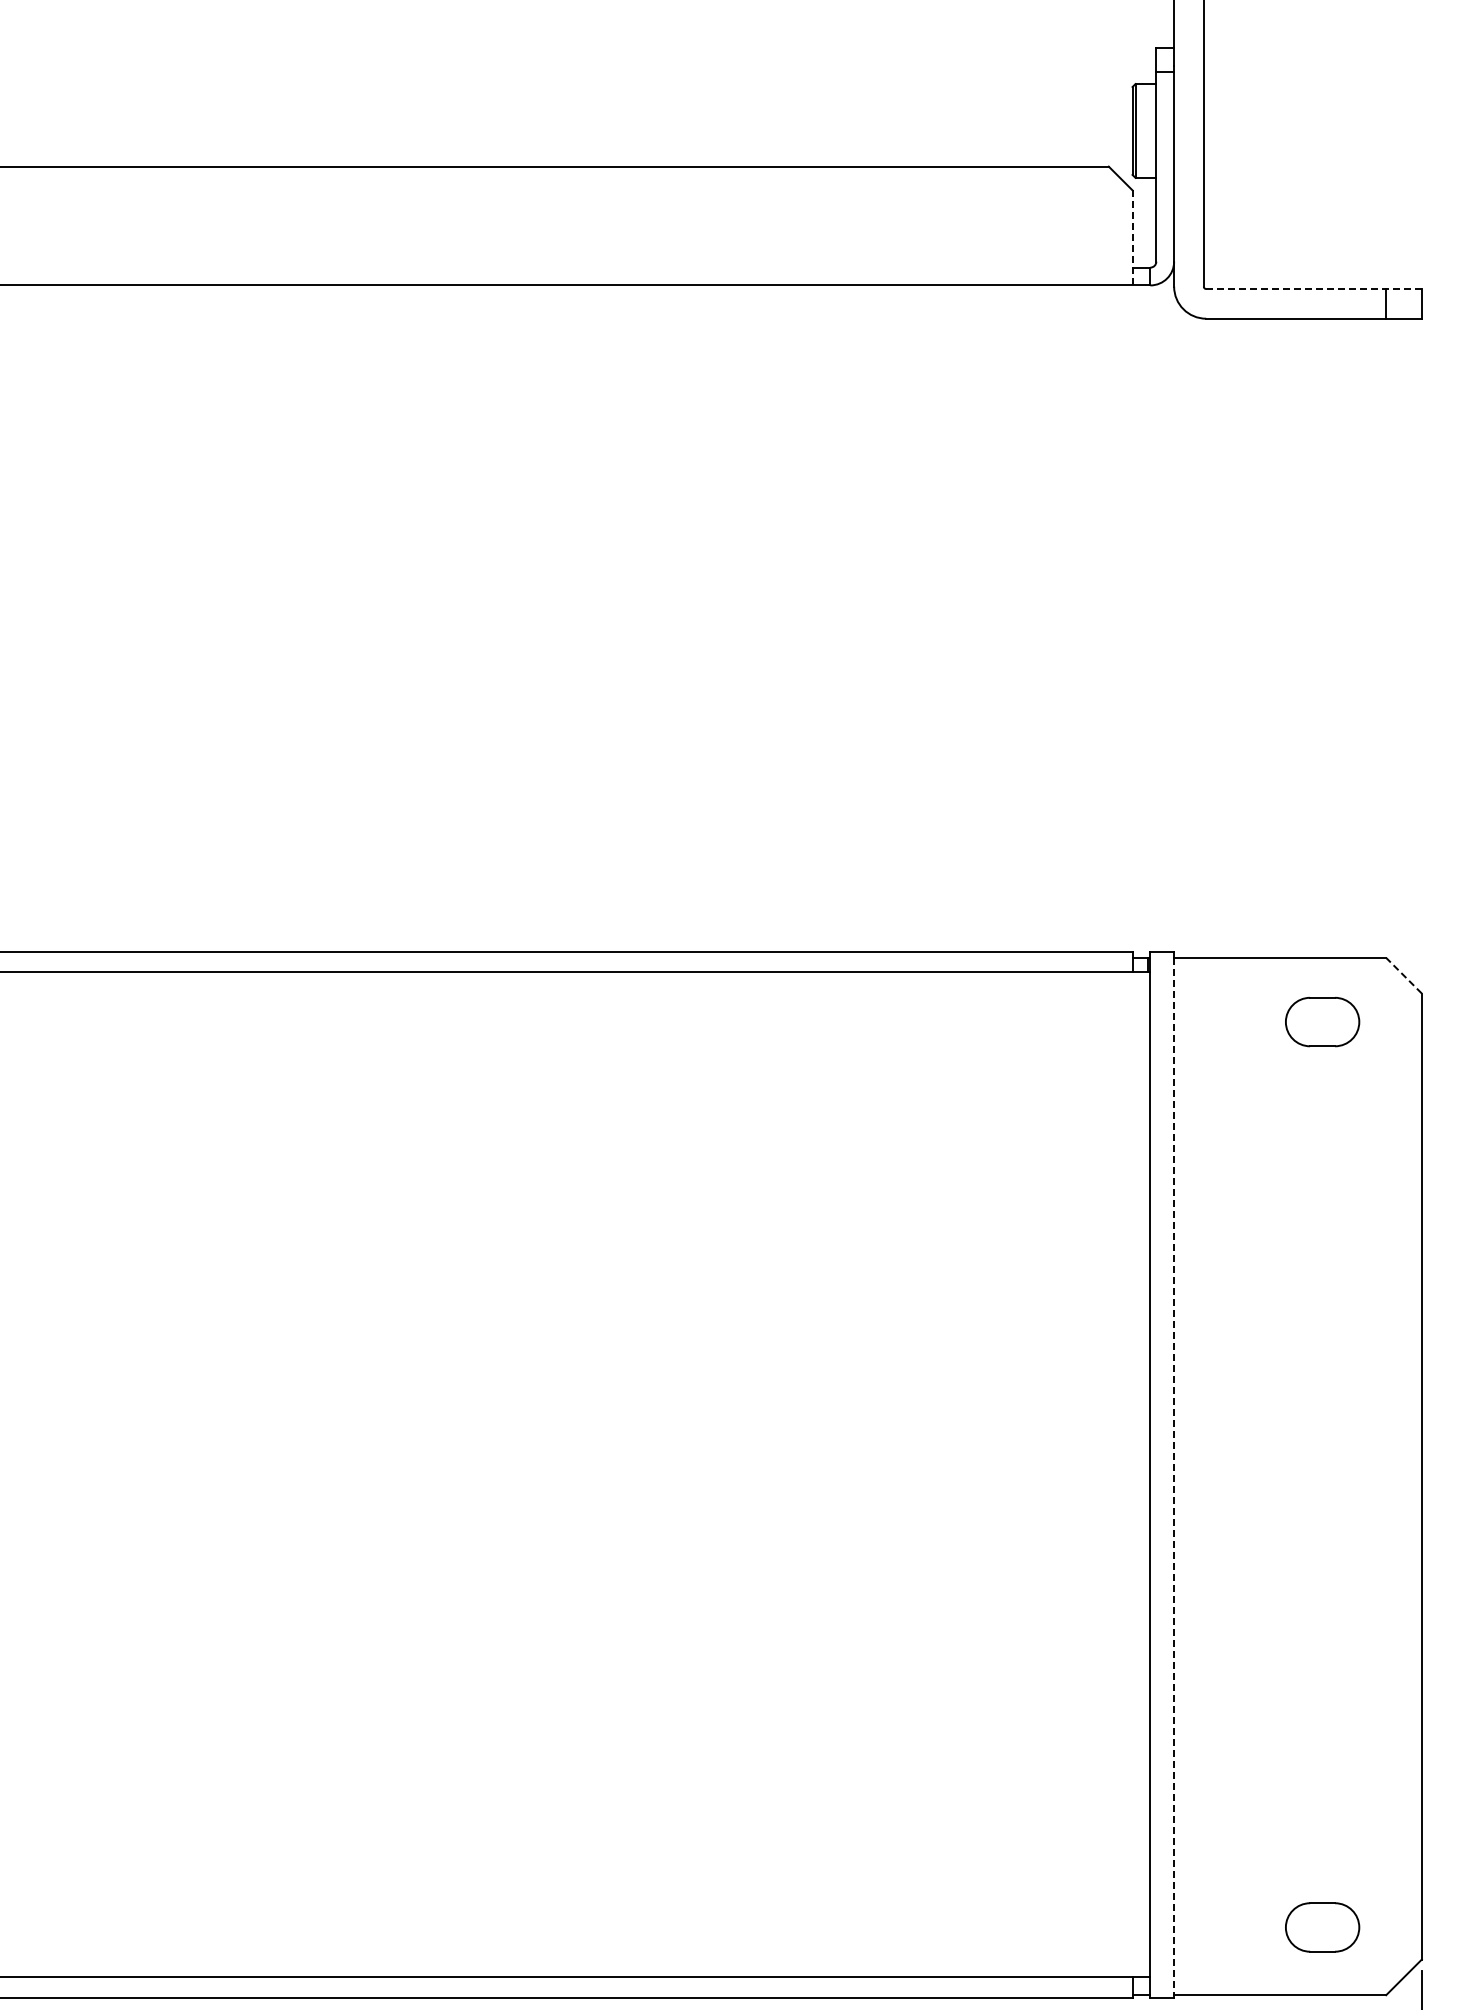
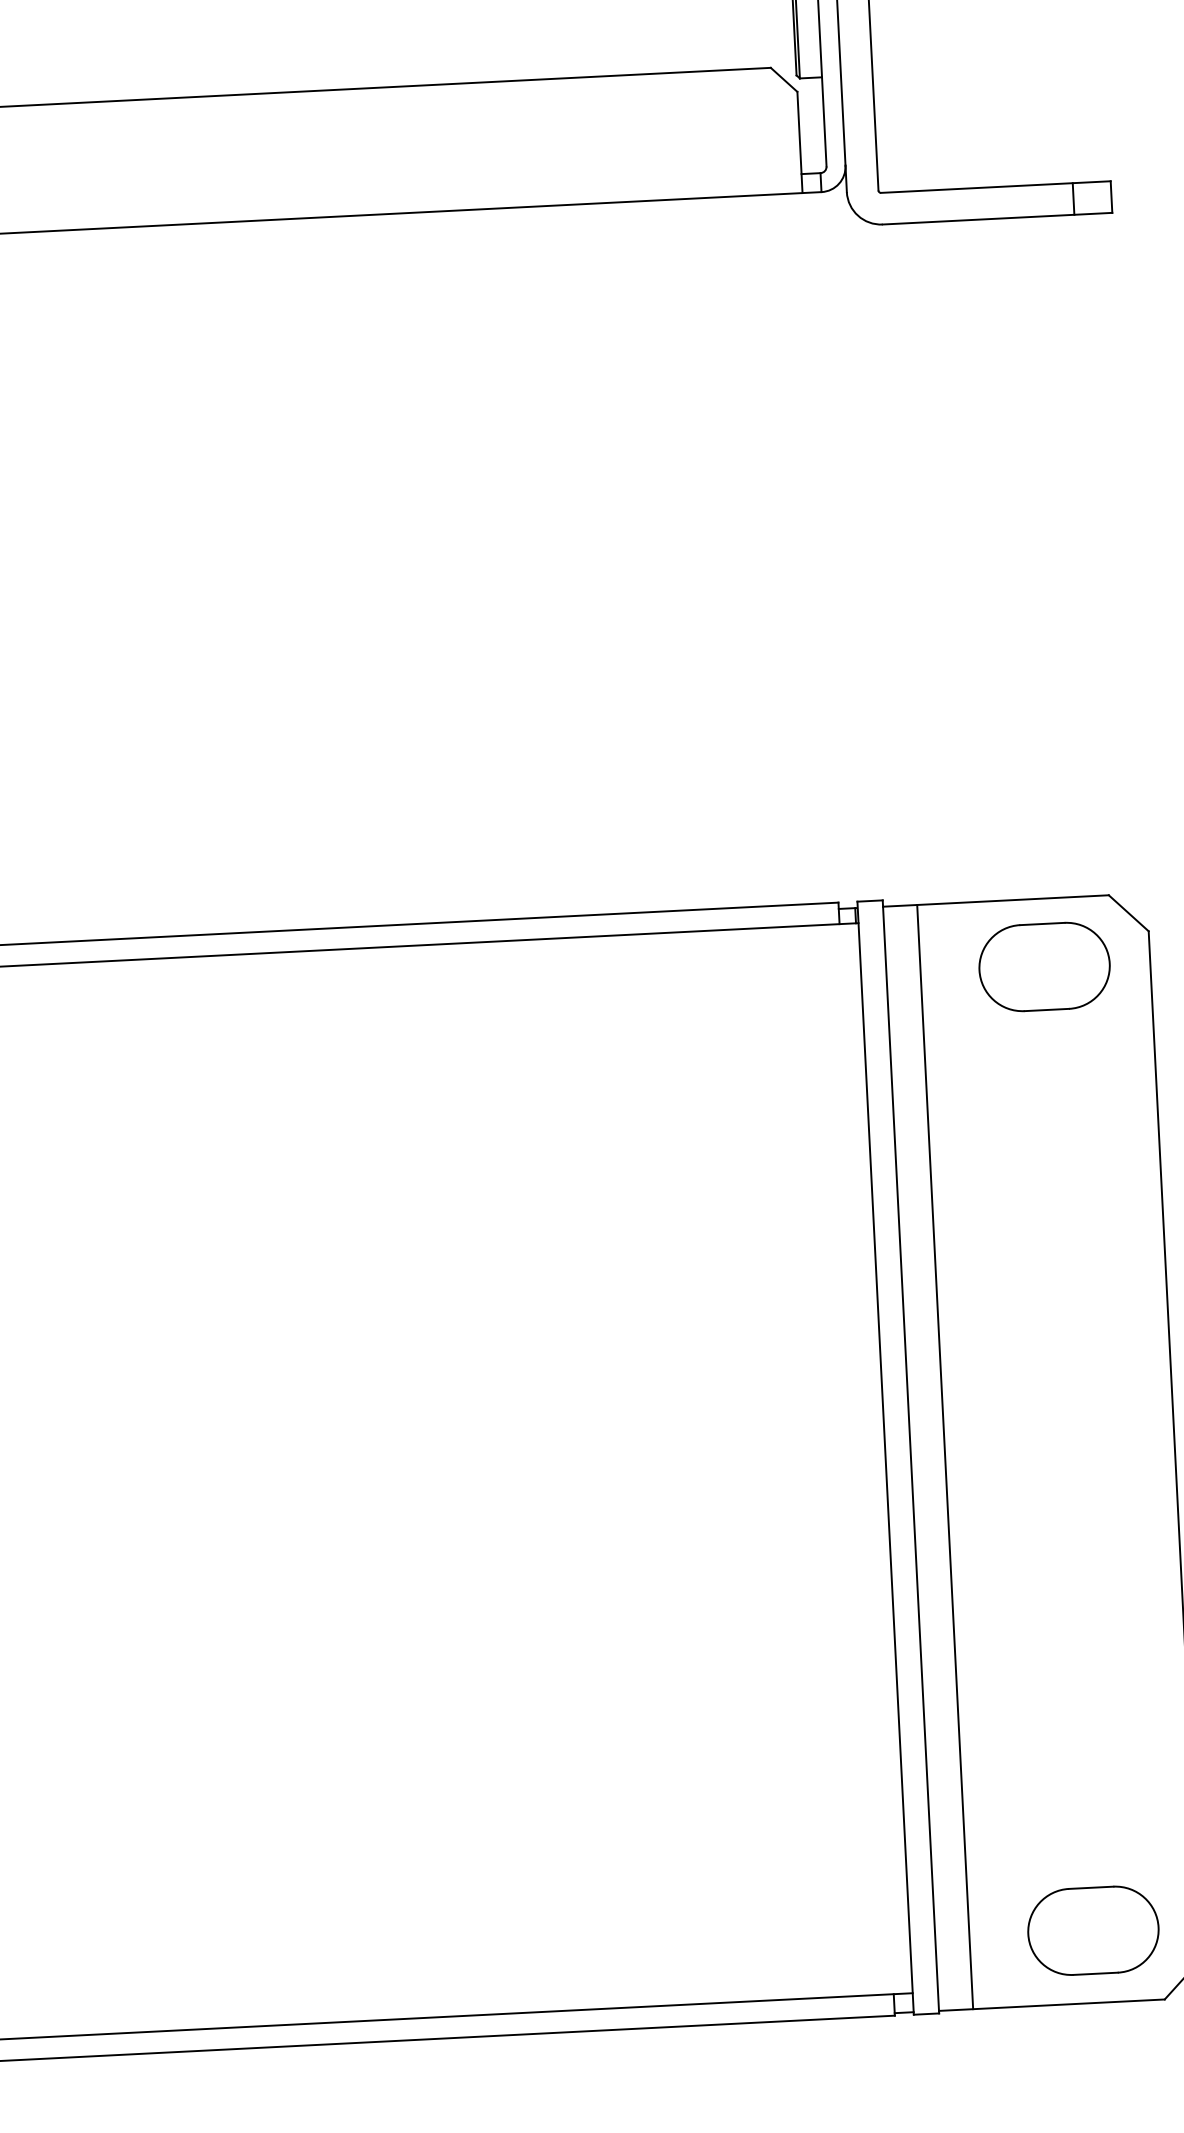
line: (1132, 237) -> (799, 142), dashed -> solid
line: (1314, 289) -> (996, 187), dashed -> solid
line: (1403, 975) -> (1128, 913), dashed -> solid
part: (1322, 1021) -> (1044, 966), size x1.67
line: (1174, 1476) -> (911, 1458), dashed -> solid
line: (1206, 1476) -> (945, 1457), added
part: (1322, 1927) -> (1093, 1930), size x1.67

